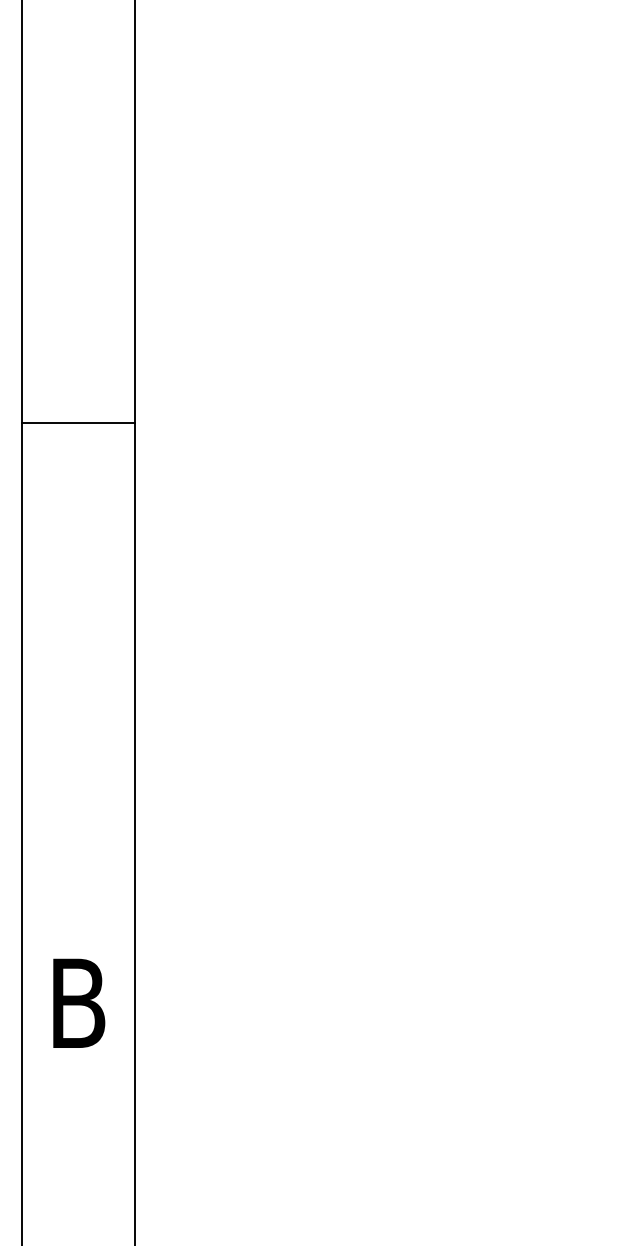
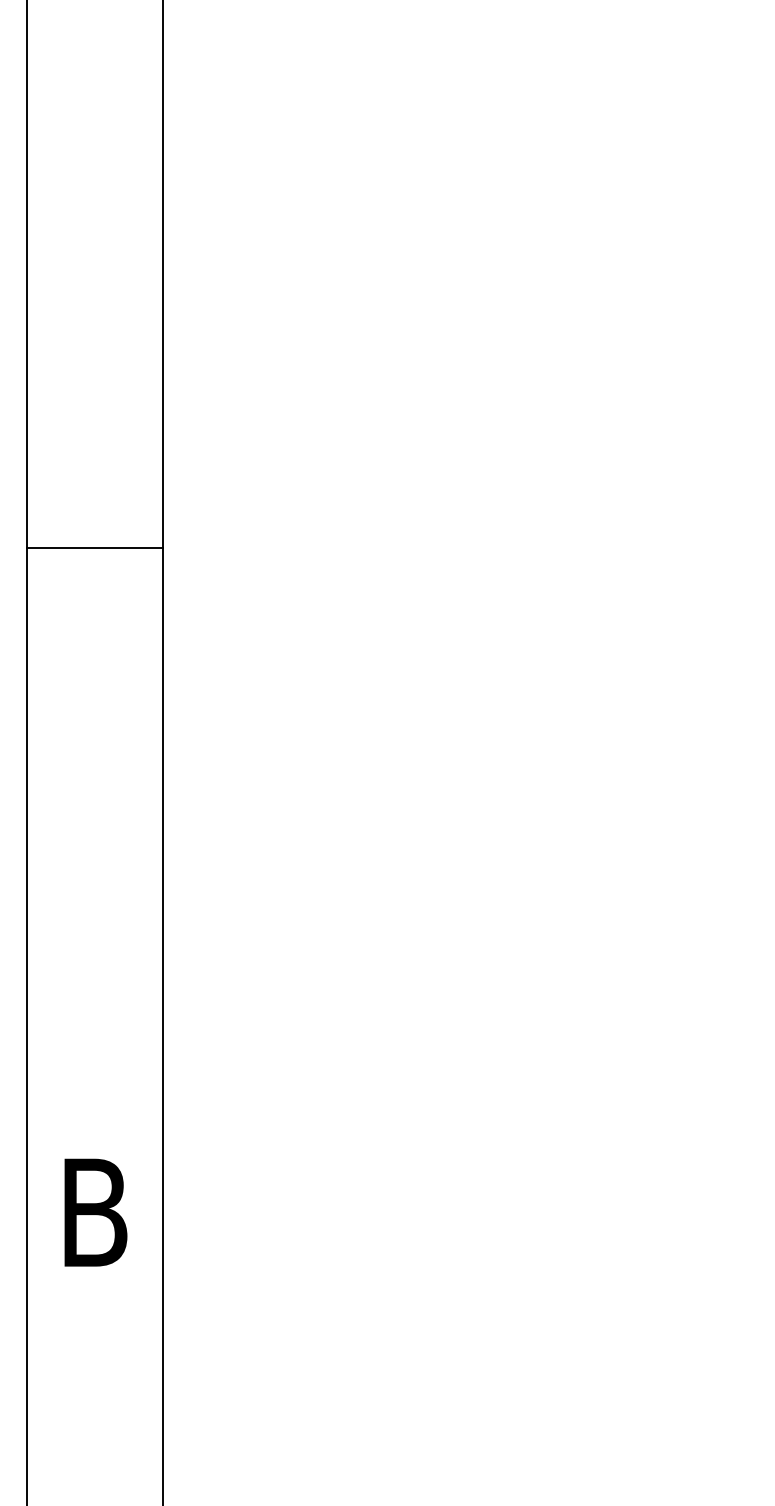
line: (78, 423) -> (95, 548), moved

